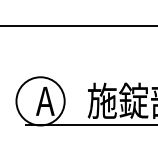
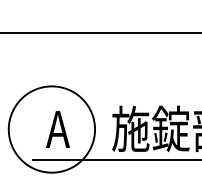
circle: (40, 101) -> (51, 129), size x1.4

